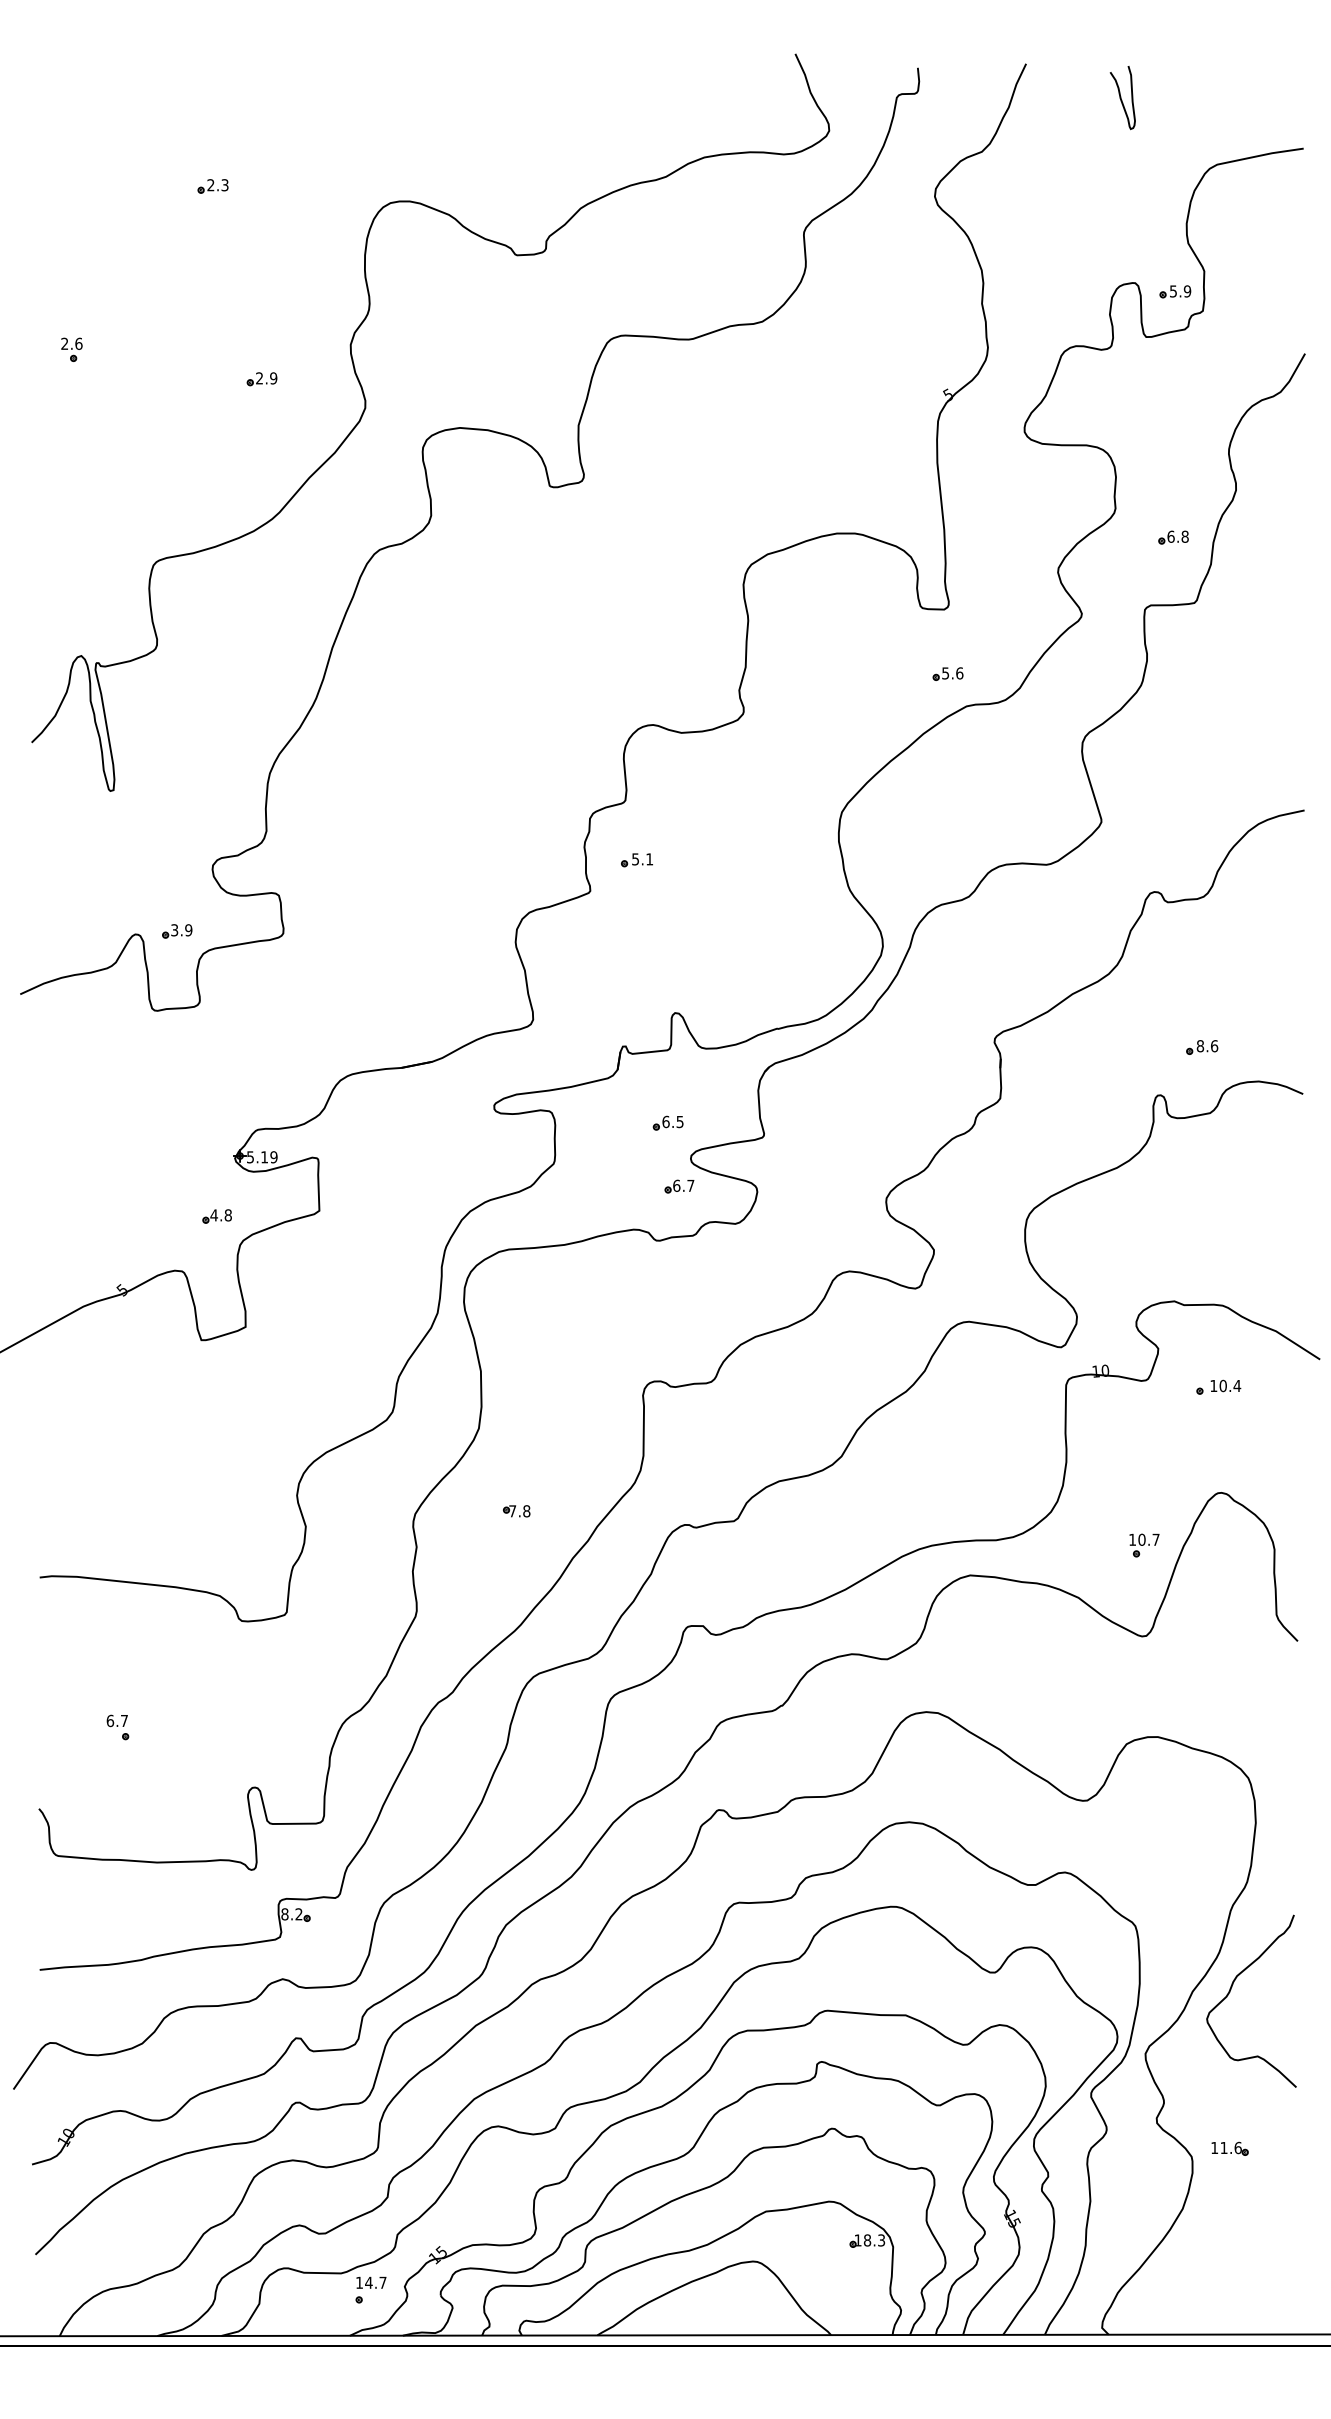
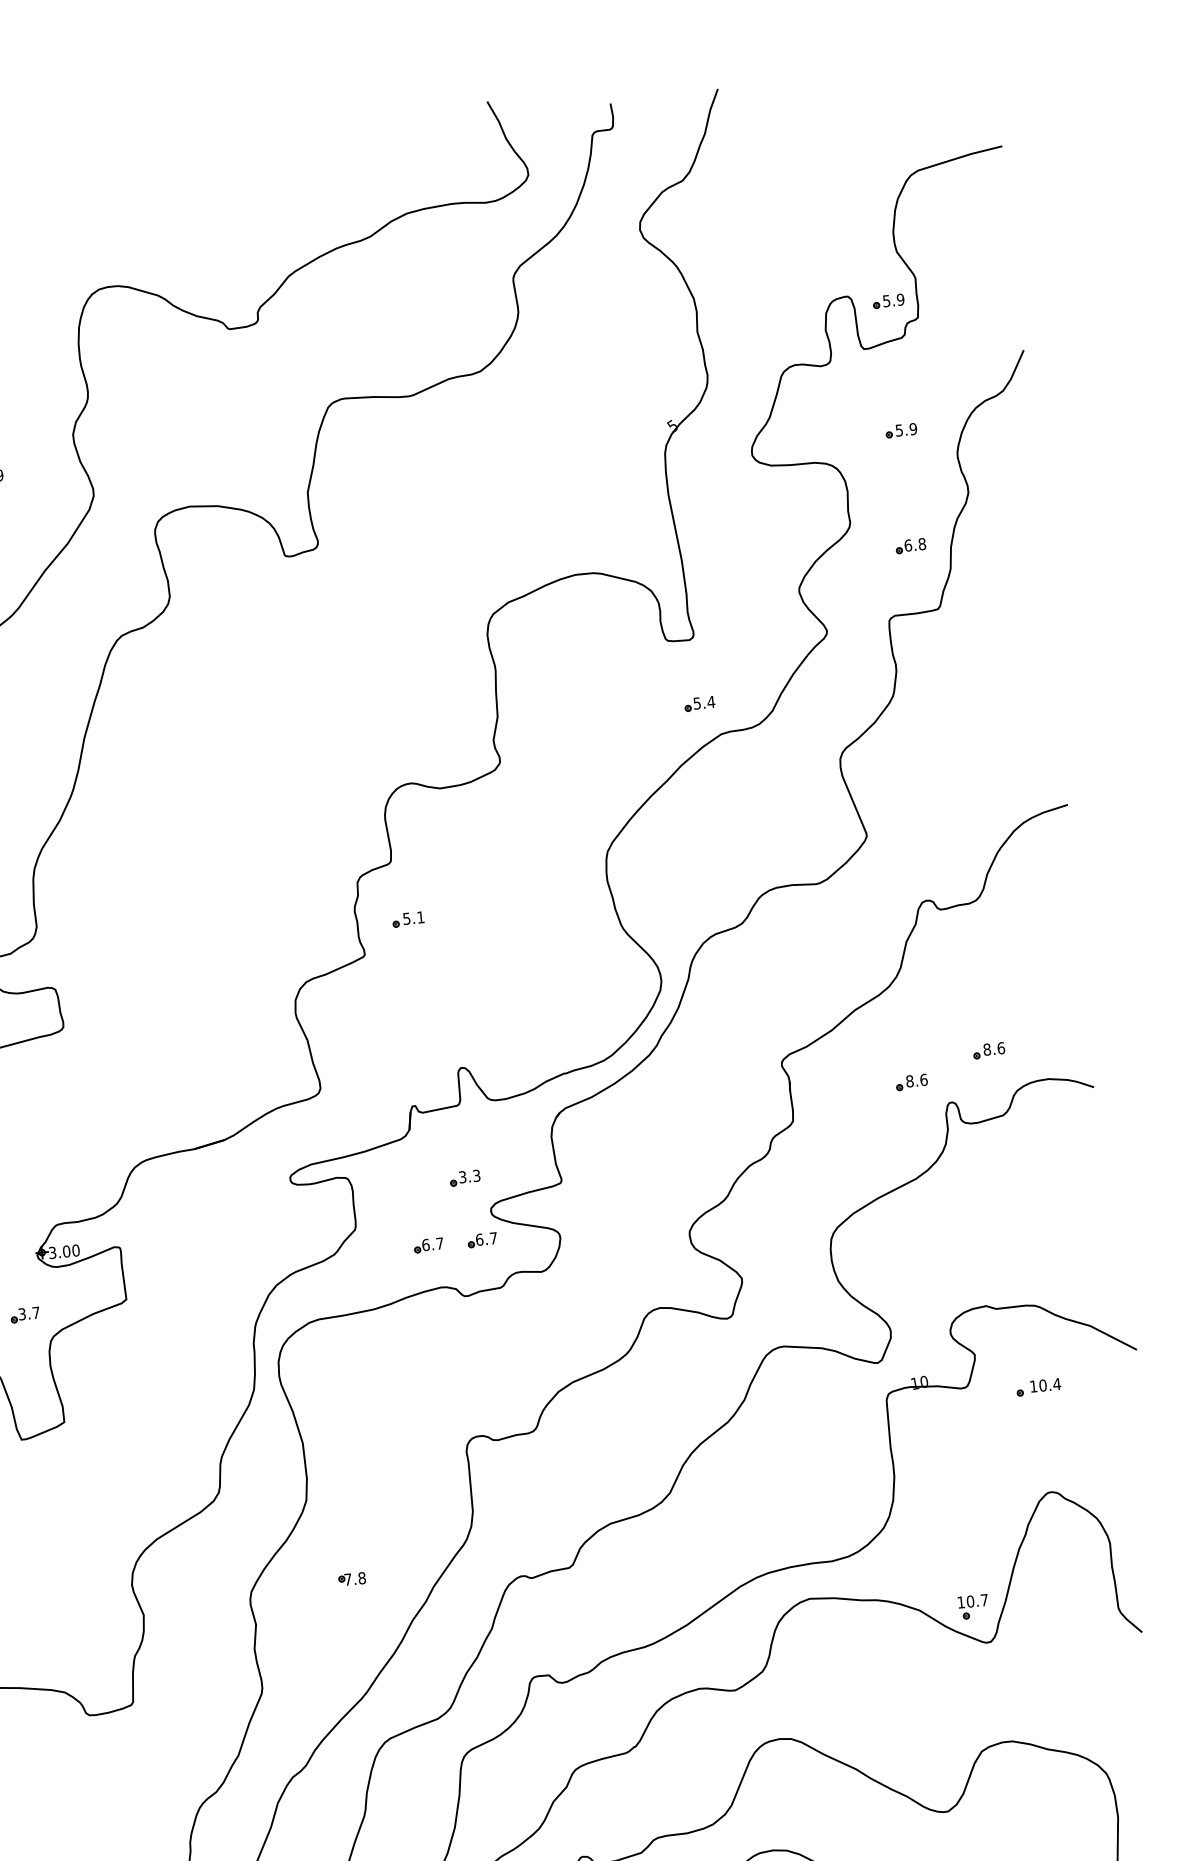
curve: (1121, 98) -> (816, 114), removed
part: (1175, 421) -> (901, 430), added
text: (959, 673) -> (711, 702), 5.6 -> 5.4
part: (1122, 1071) -> (912, 1082), added
text: (672, 1121) -> (469, 1176), 6.5 -> 3.3
text: (262, 1157) -> (64, 1251), 5.19 -> 3.00
part: (625, 1186) -> (428, 1245), added
text: (220, 1215) -> (28, 1313), 4.8 -> 3.7
part: (1144, 1545) -> (973, 1606), moved

